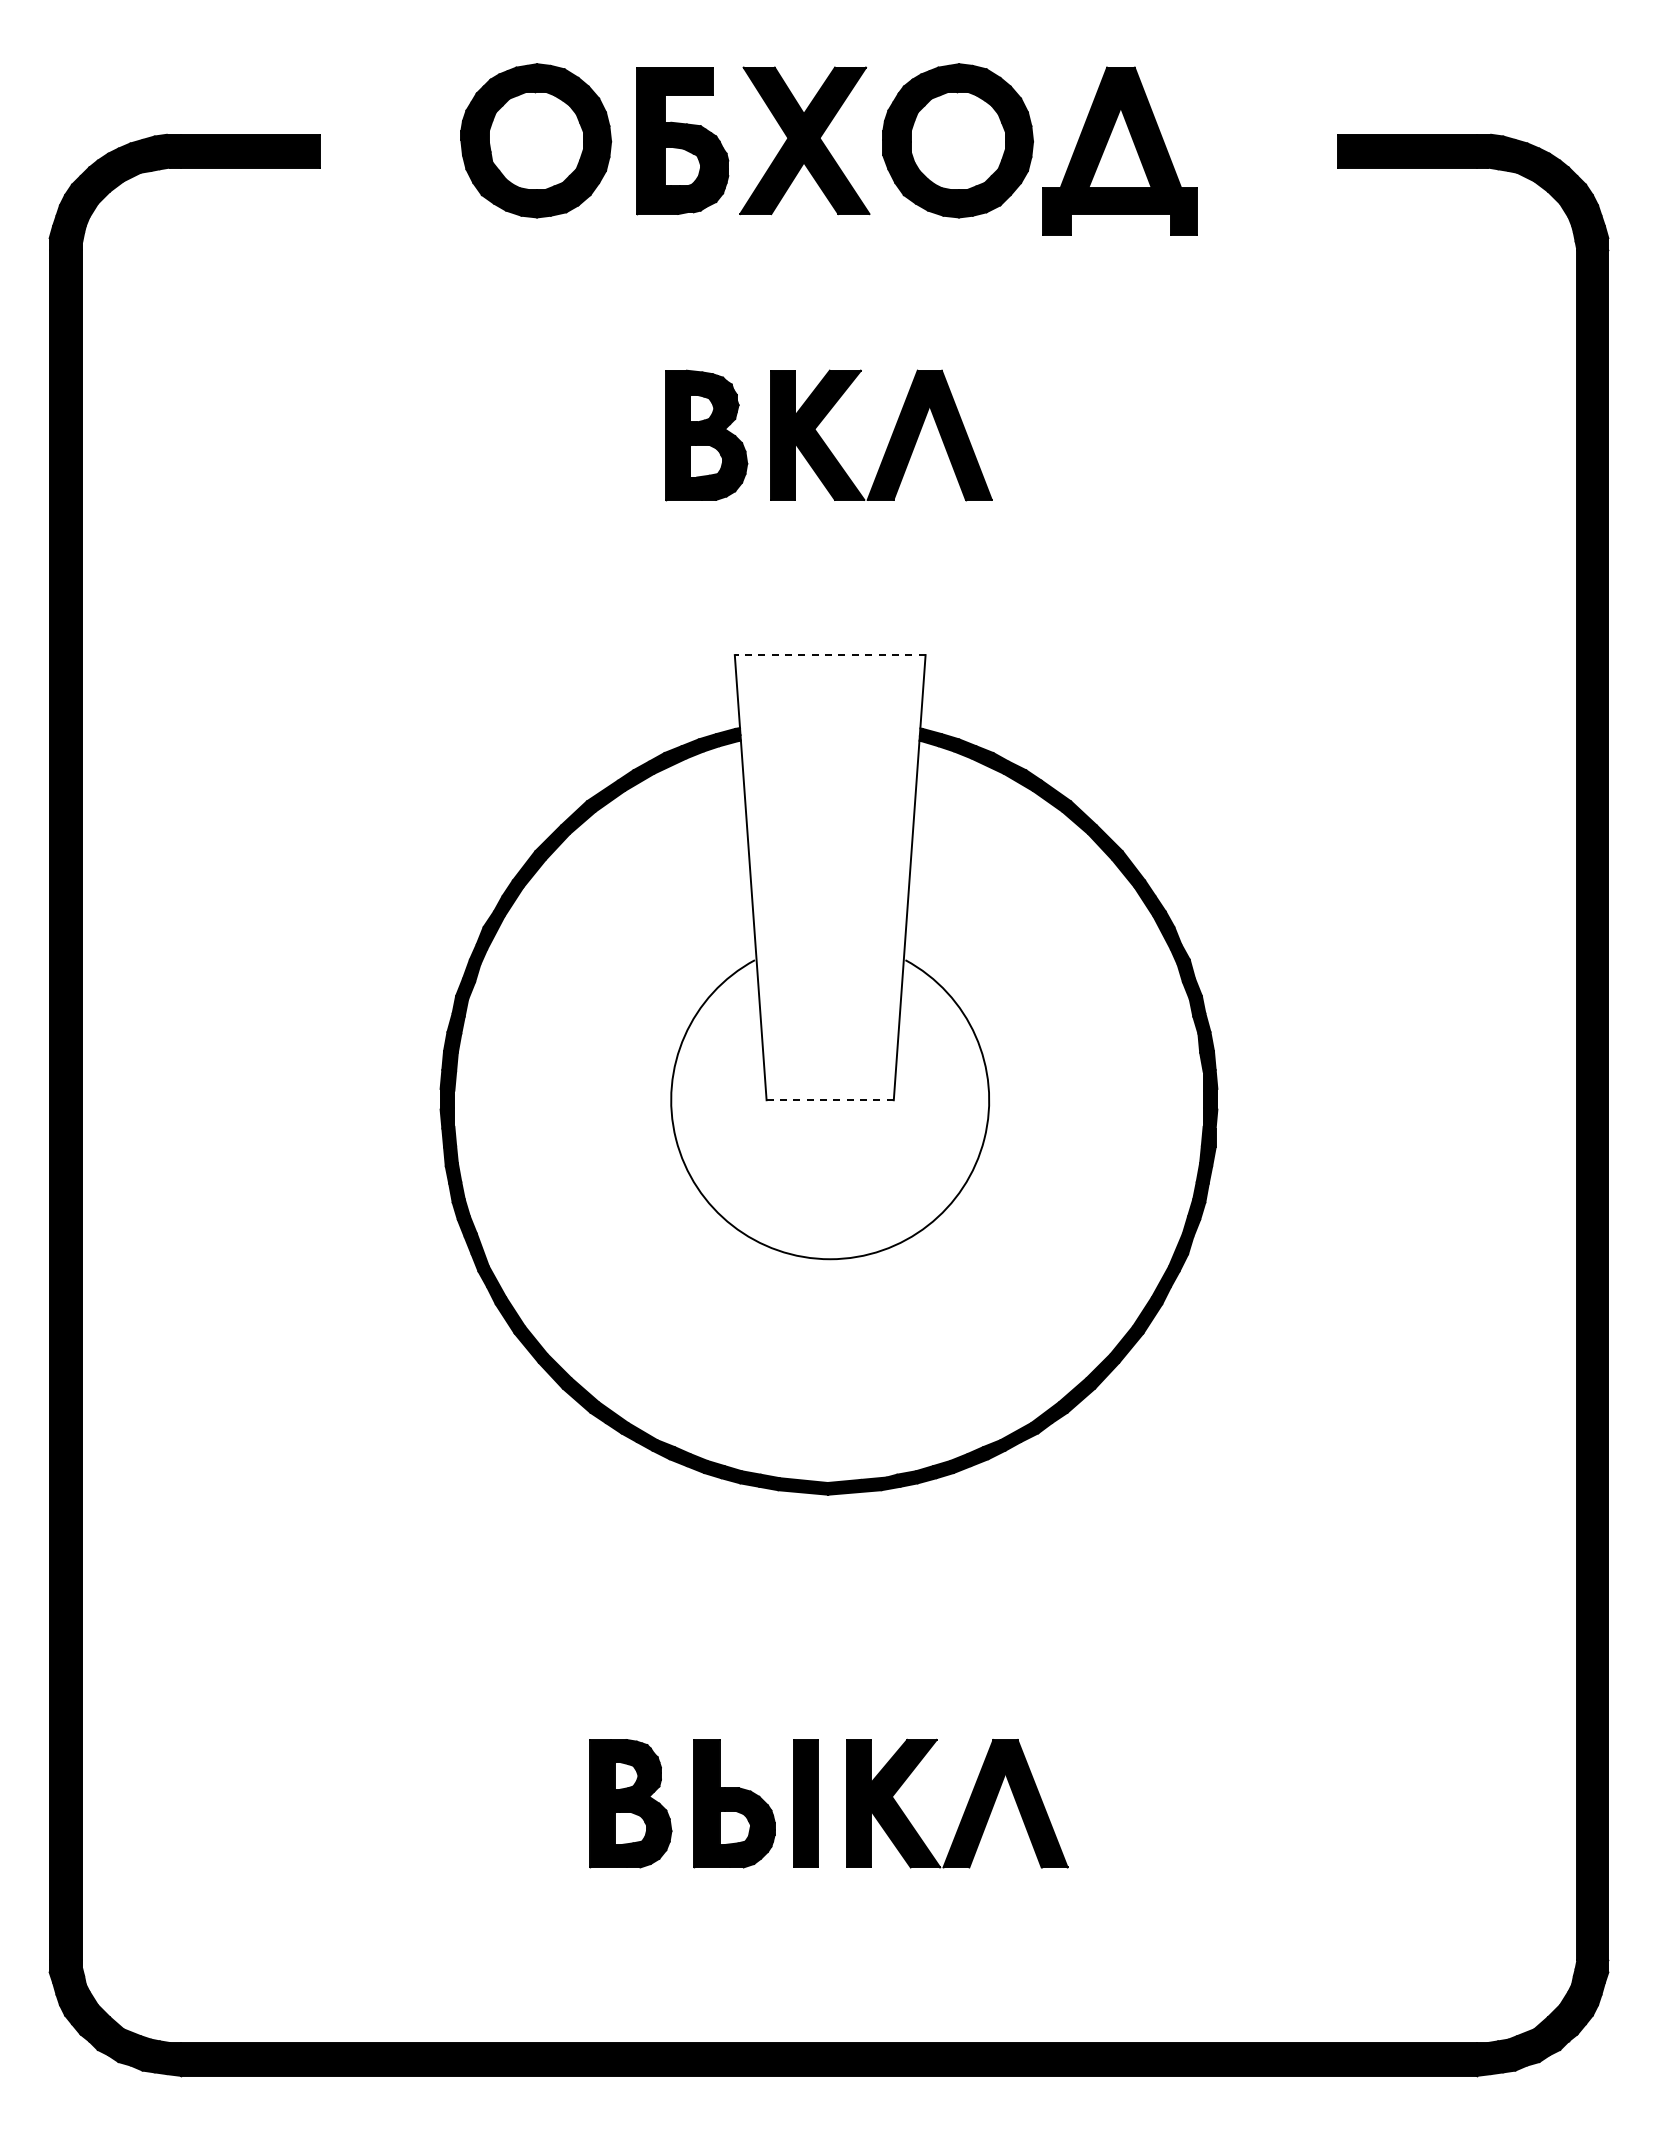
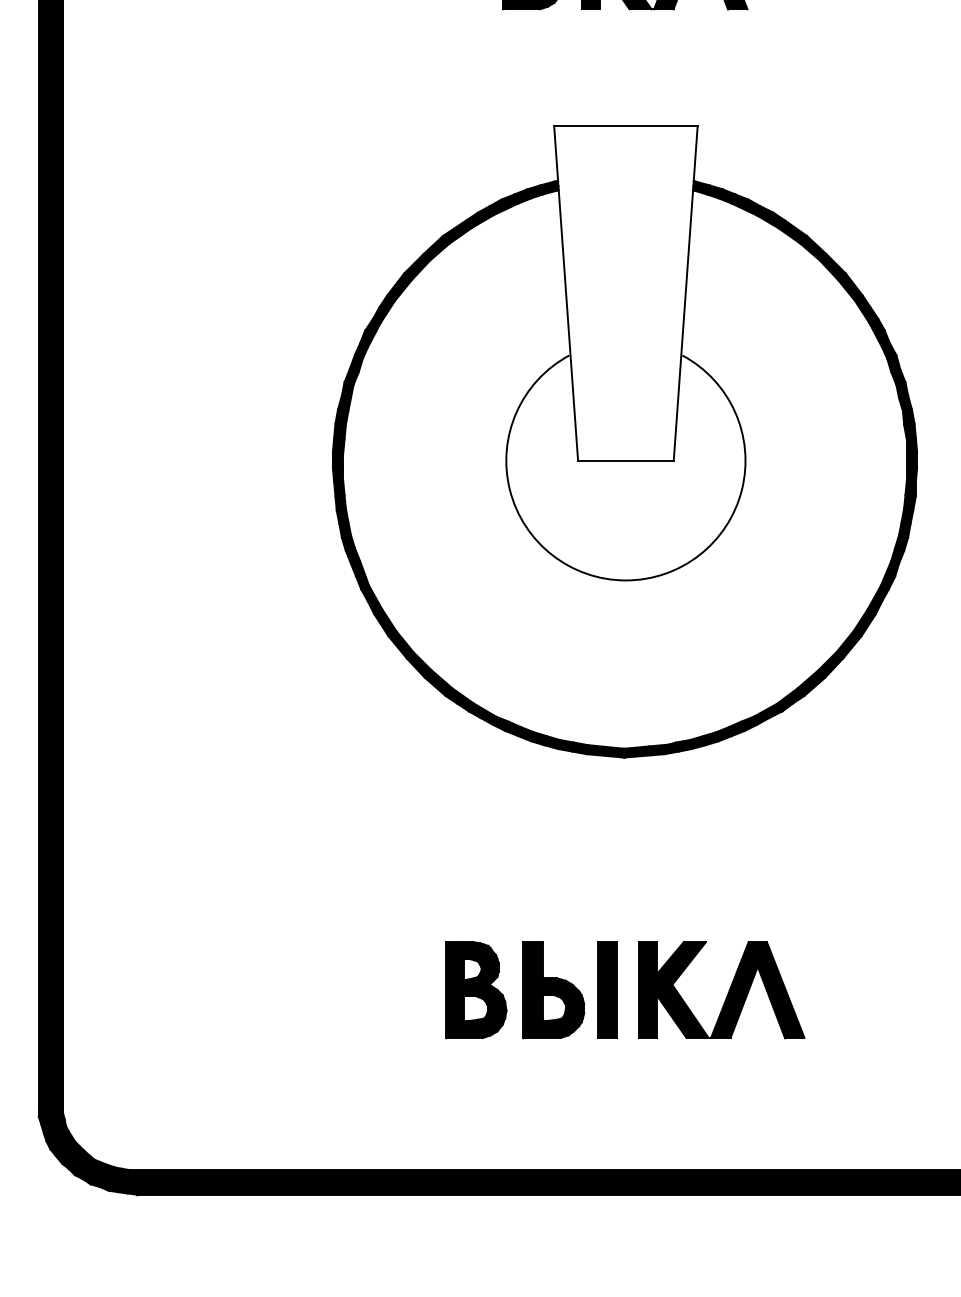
line: (829, 655) -> (625, 126), dashed -> solid
line: (830, 1100) -> (626, 461), dashed -> solid

